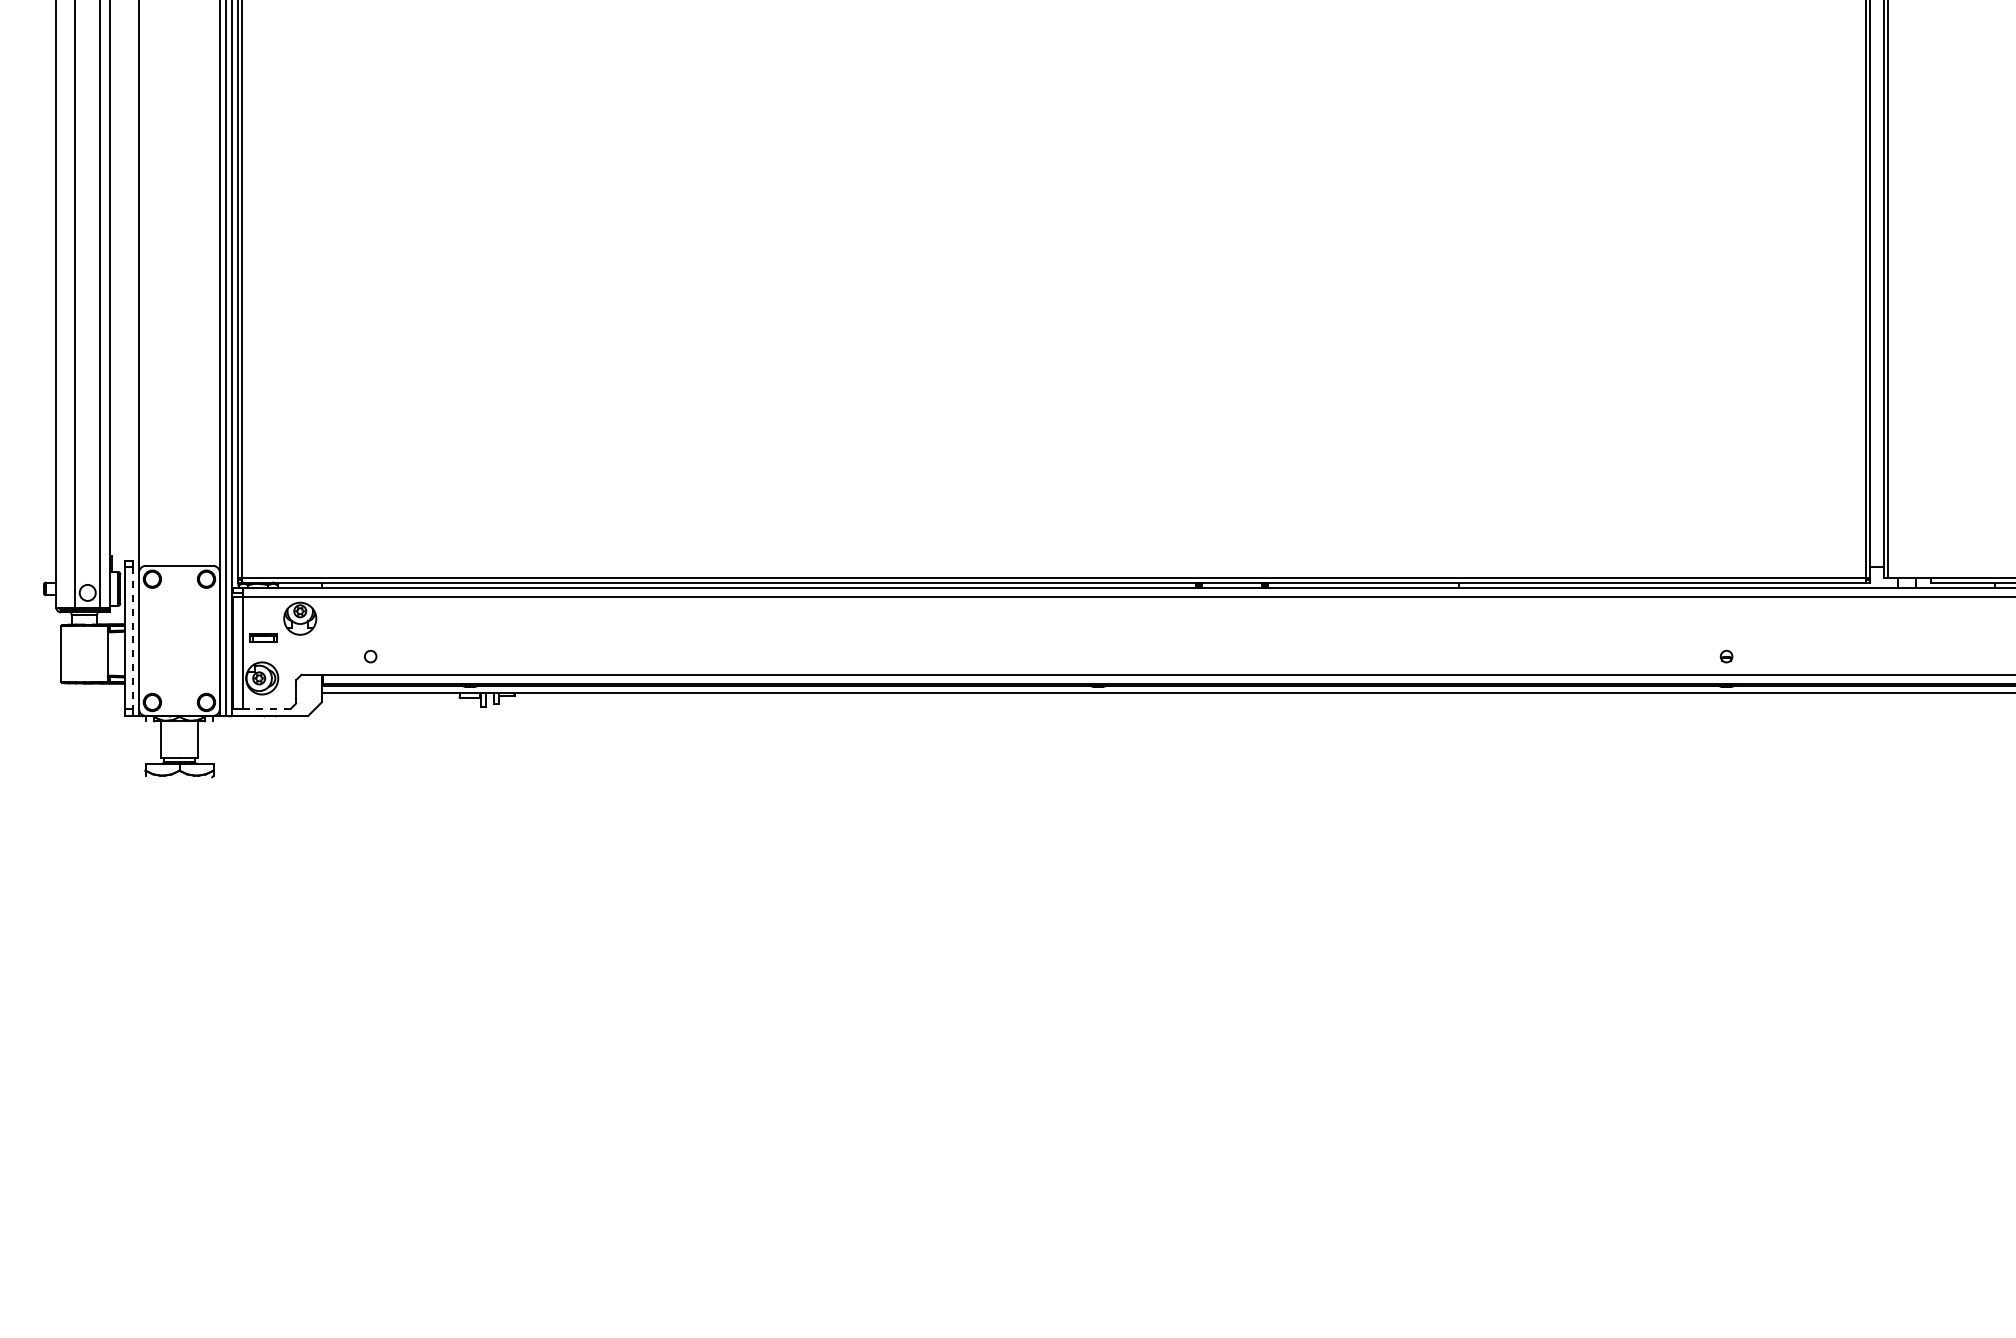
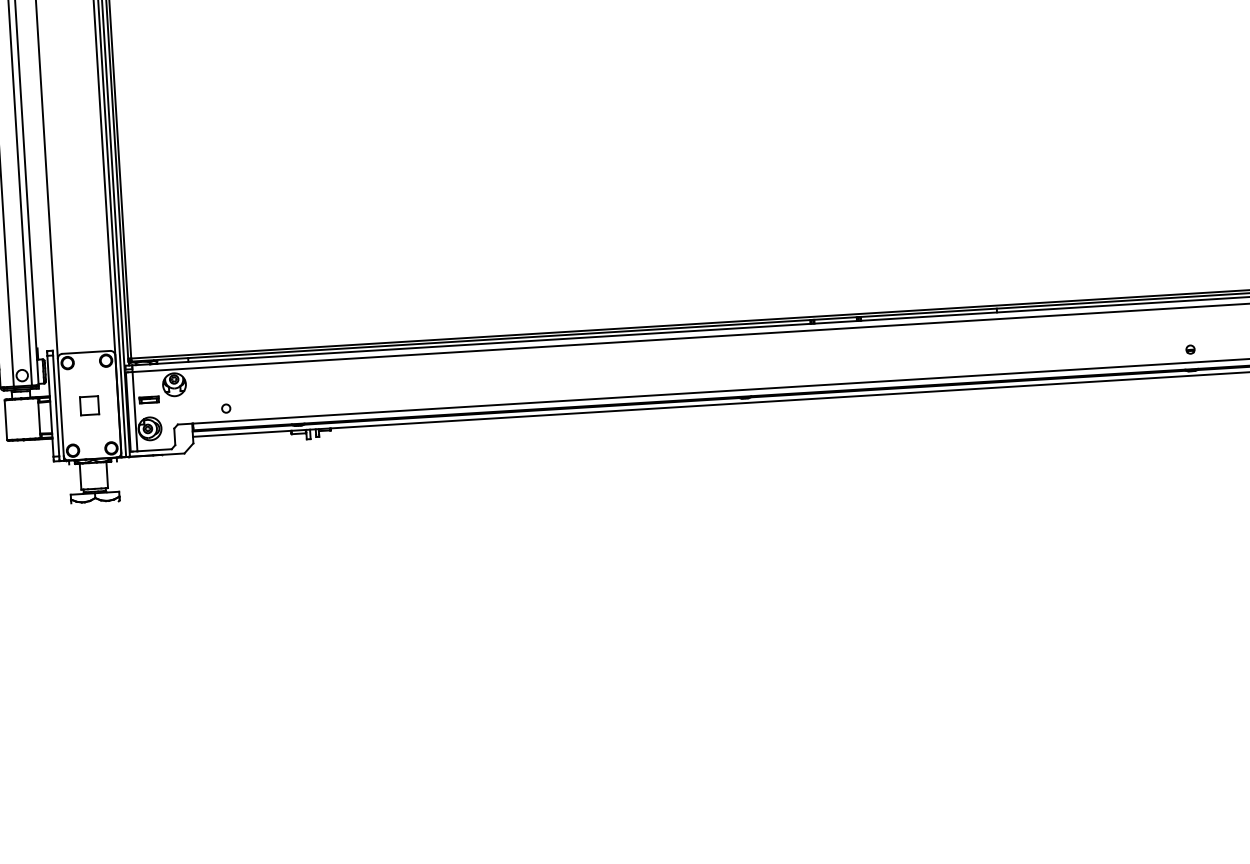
line: (132, 638) -> (56, 406), dashed -> solid
part: (179, 640) -> (89, 405), added
line: (267, 708) -> (155, 450), dashed -> solid

